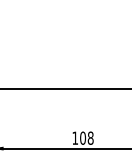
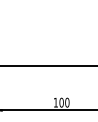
text: (90, 137) -> (67, 102), 108 -> 100

